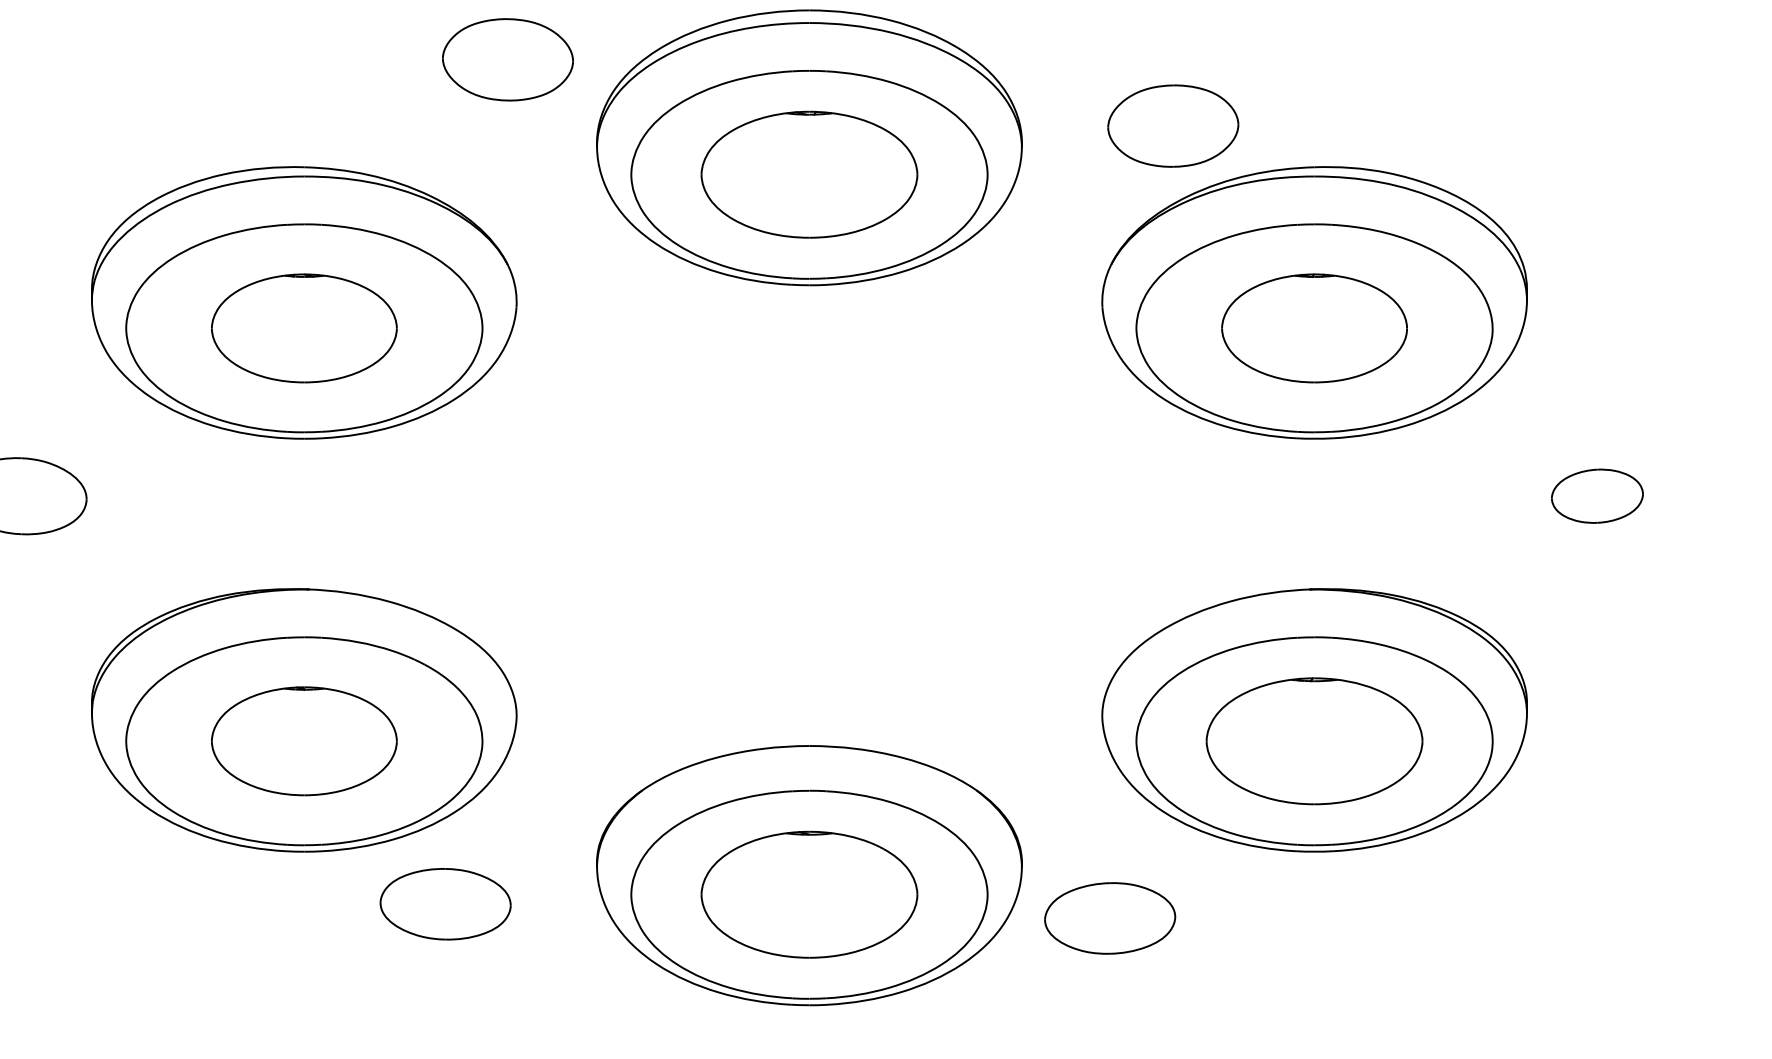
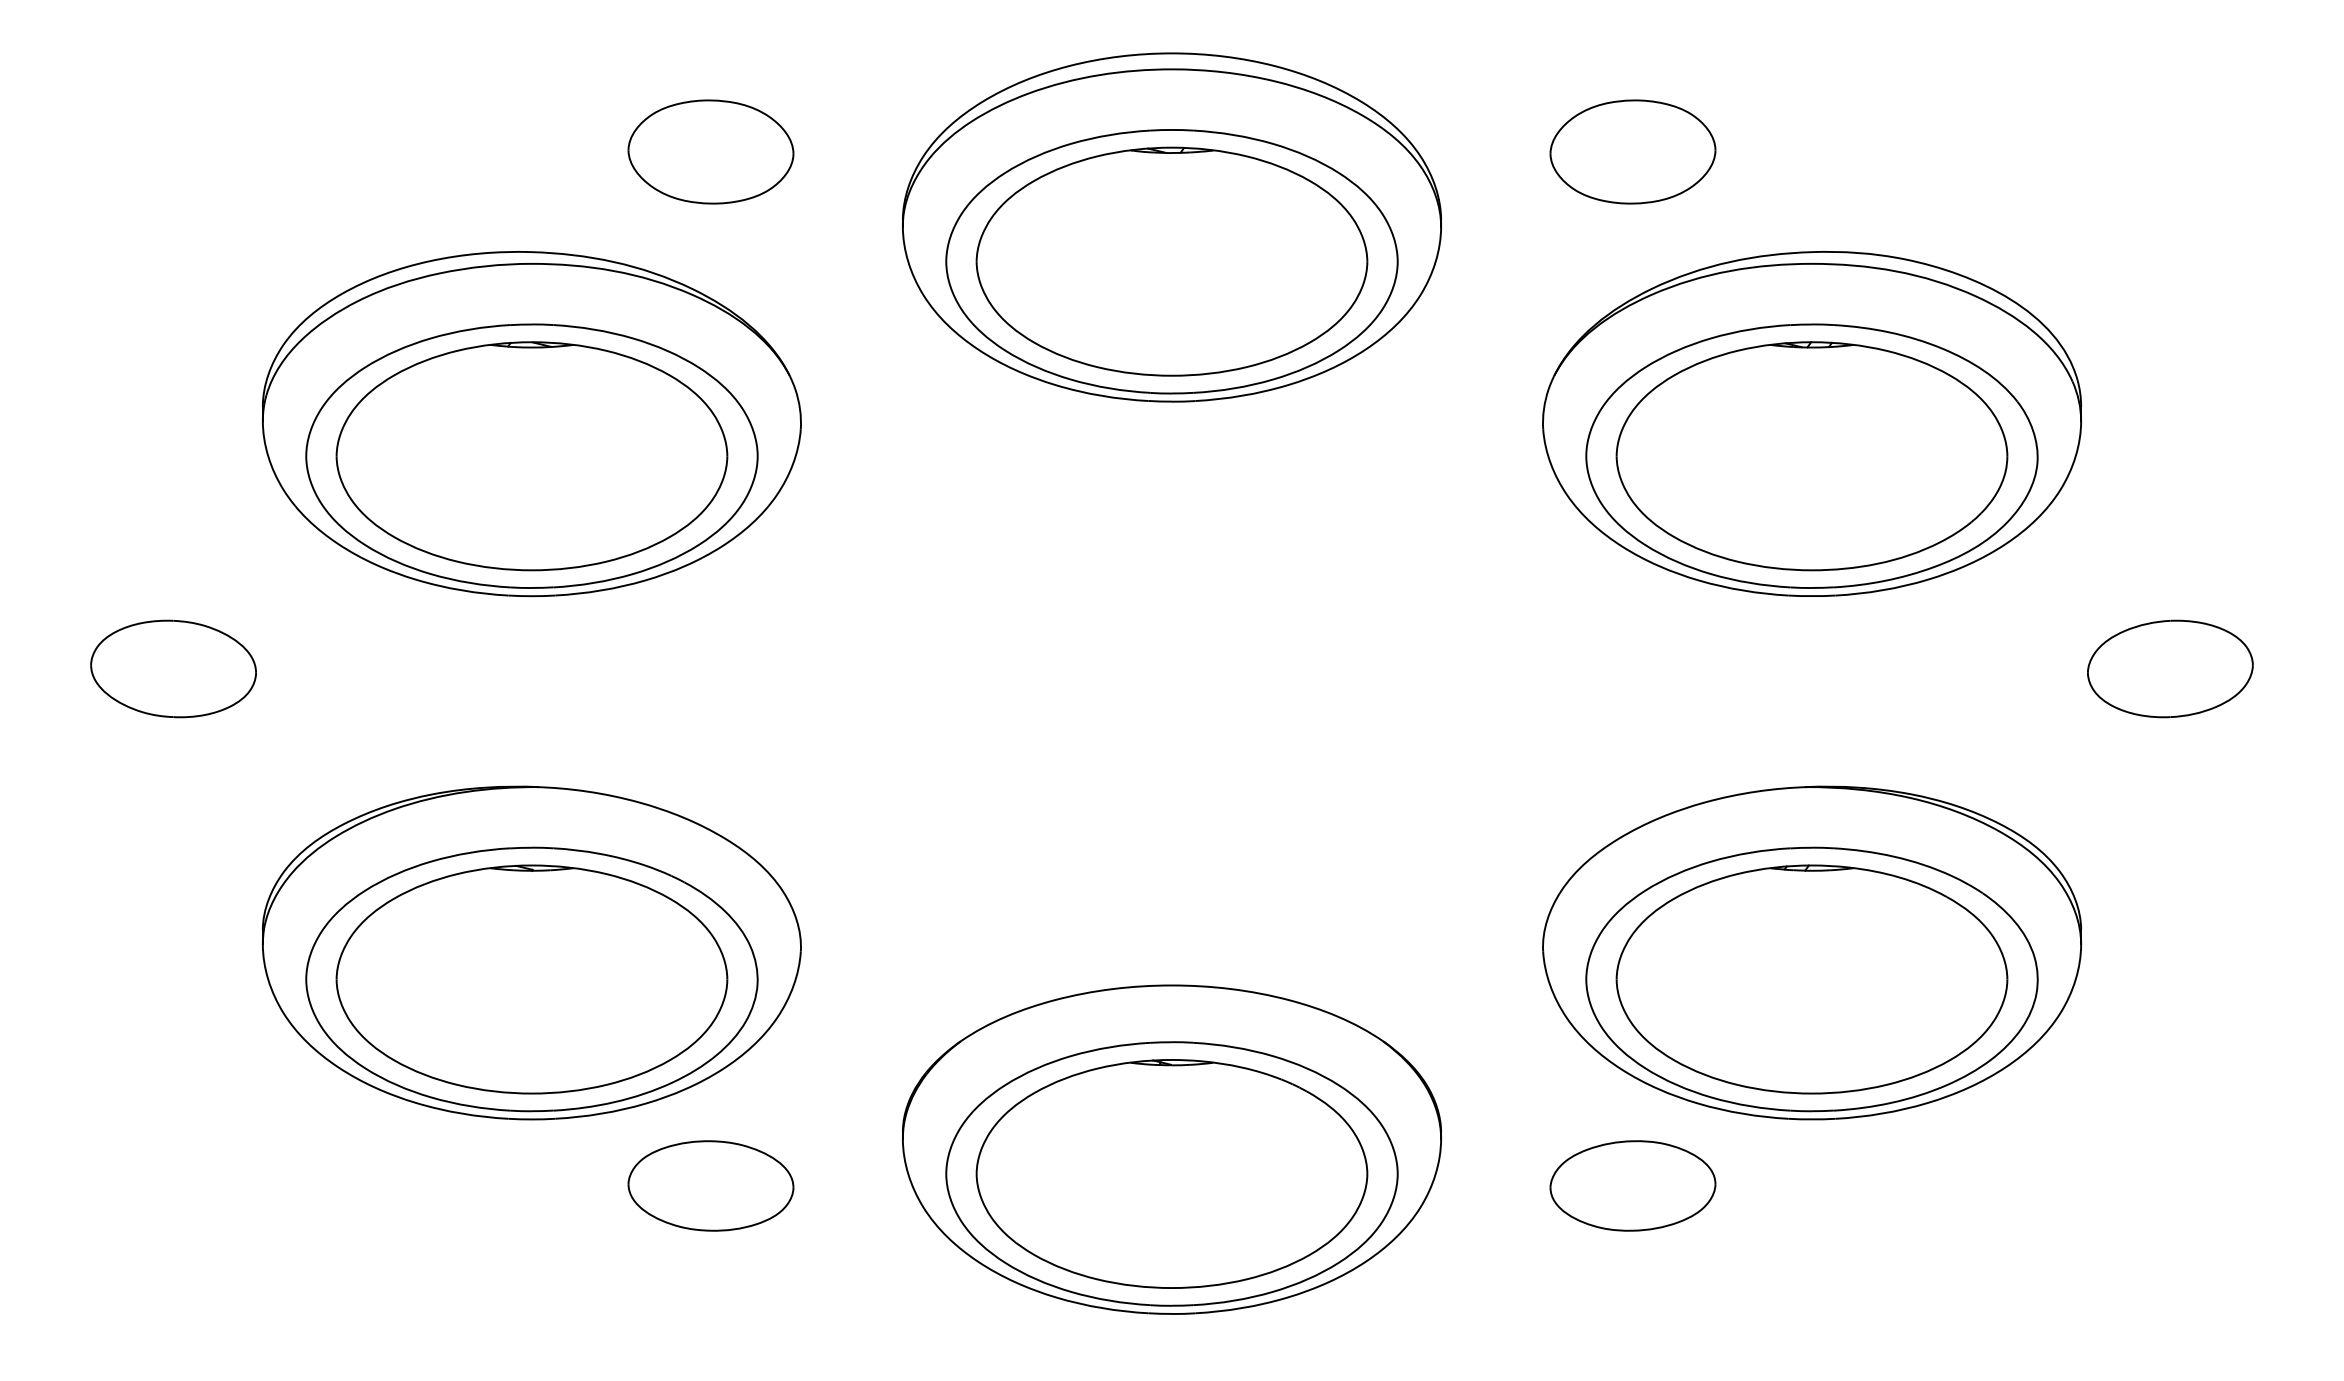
part: (507, 59) -> (710, 151), moved
part: (1172, 125) -> (1632, 151), moved
part: (809, 174) -> (1171, 261), size x1.43
part: (303, 328) -> (531, 456), size x1.67
part: (1314, 328) -> (1811, 456), size x1.67
part: (1597, 495) -> (2170, 668), size x1.43
part: (303, 741) -> (531, 979), size x1.67
part: (1314, 741) -> (1811, 979), size x1.43
part: (809, 894) -> (1171, 1173), size x1.43
part: (1109, 918) -> (1632, 1185), moved

